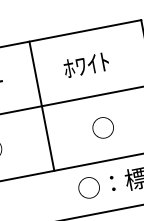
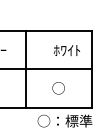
text: (85, 65) -> (66, 50), moved

